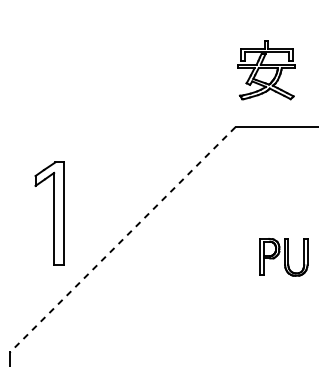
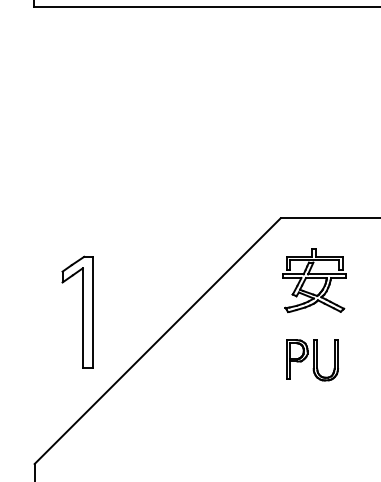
part: (266, 70) -> (314, 280), moved
line: (122, 240) -> (157, 341), dashed -> solid
part: (284, 257) -> (312, 360), moved

